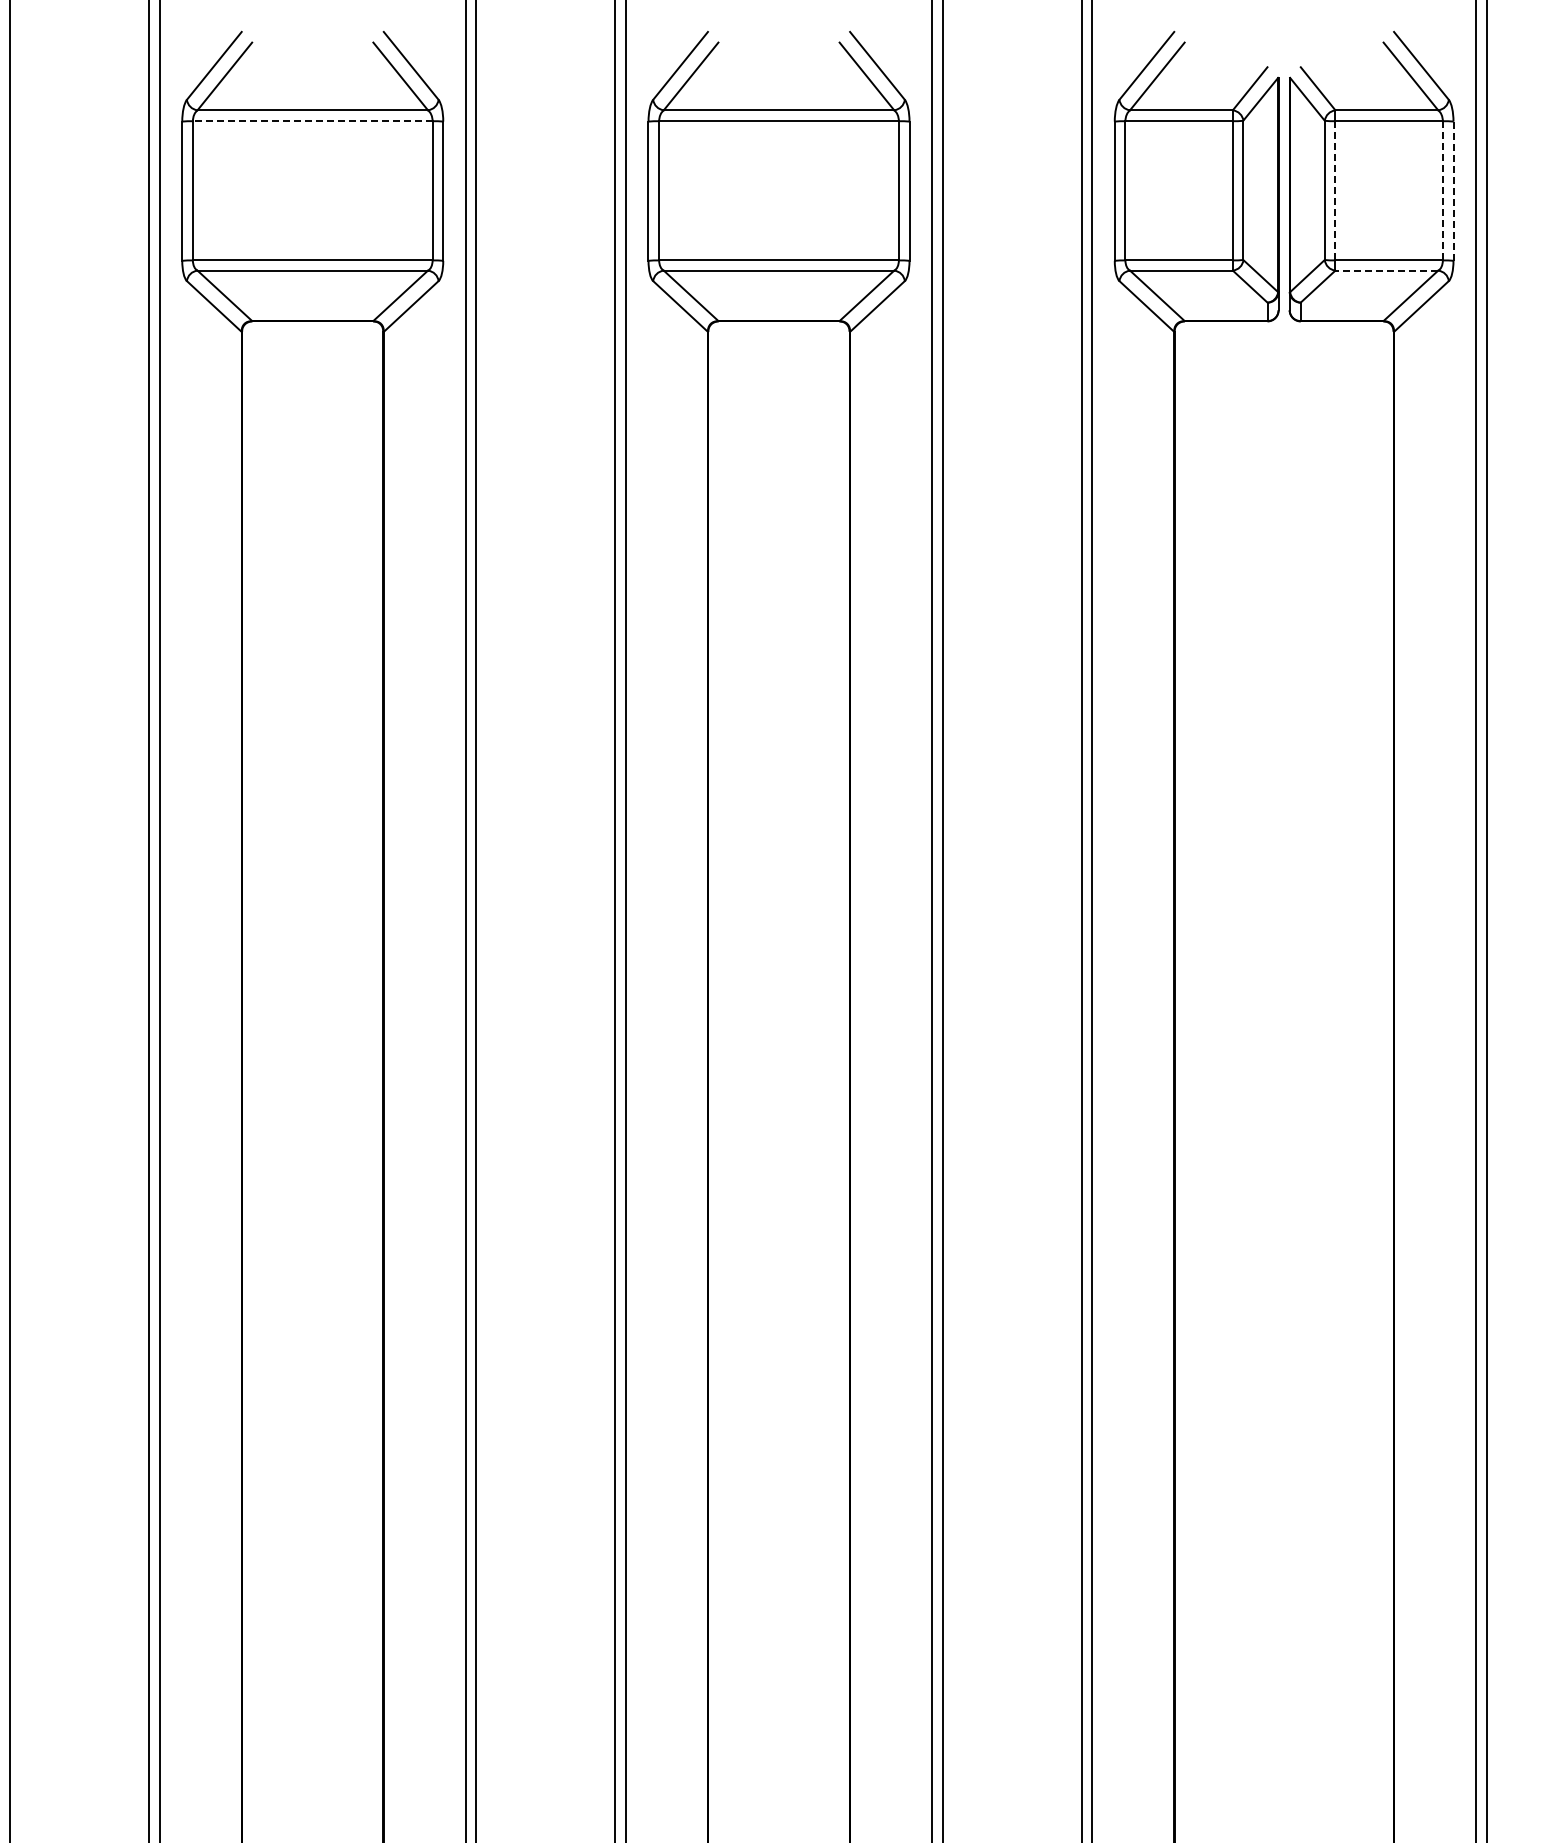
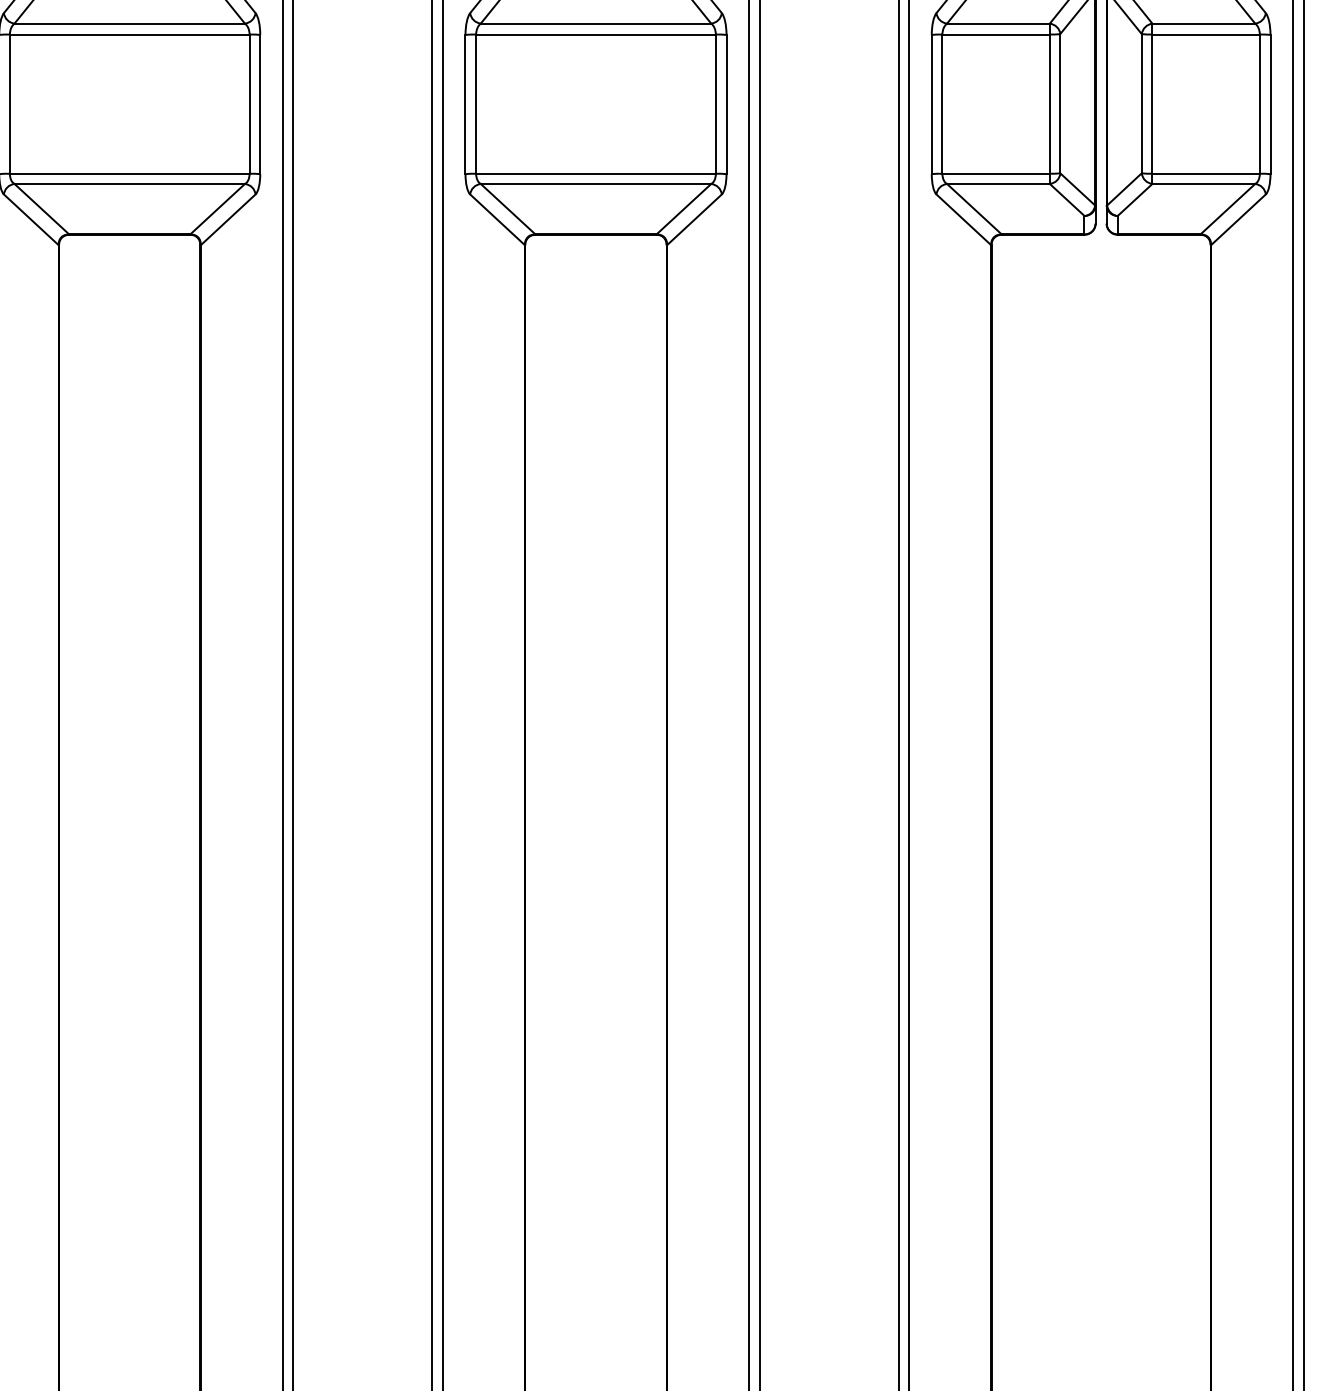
line: (312, 121) -> (129, 34), dashed -> solid
line: (1335, 190) -> (1152, 103), dashed -> solid
line: (1442, 190) -> (1259, 103), dashed -> solid
line: (1453, 191) -> (1270, 104), dashed -> solid
line: (1386, 270) -> (1203, 183), dashed -> solid

